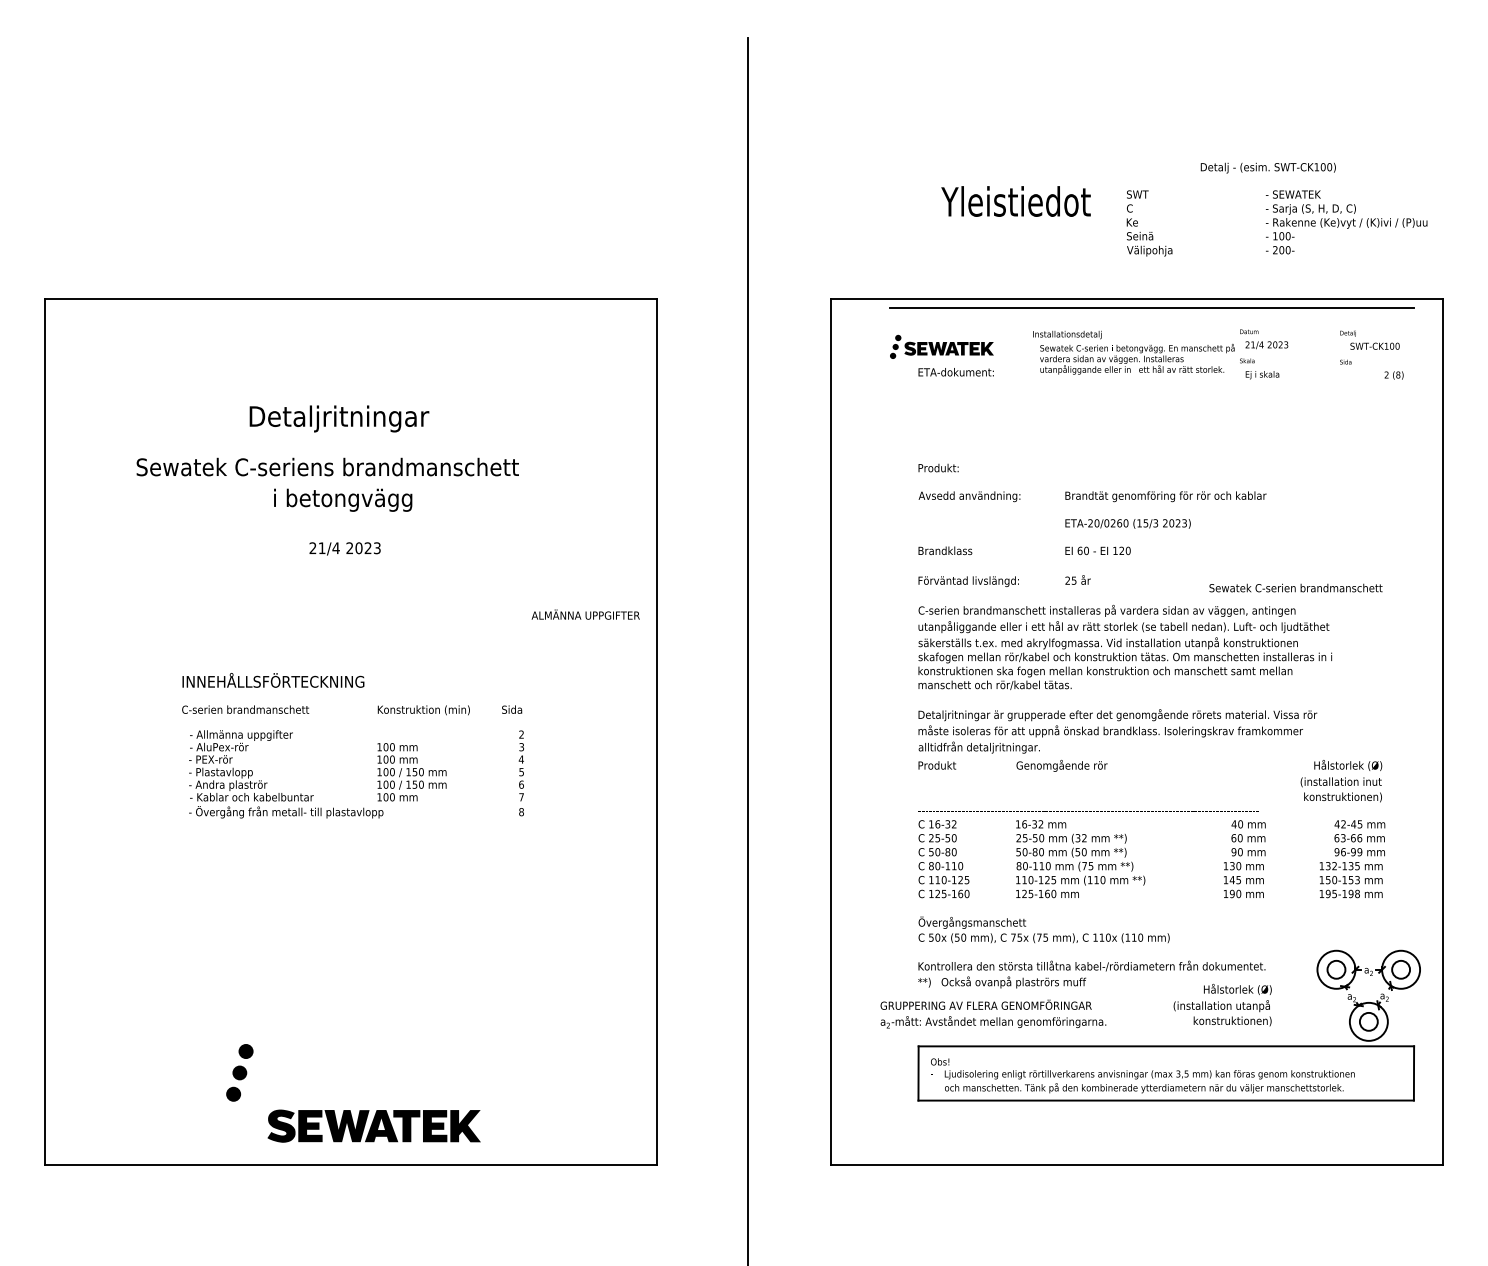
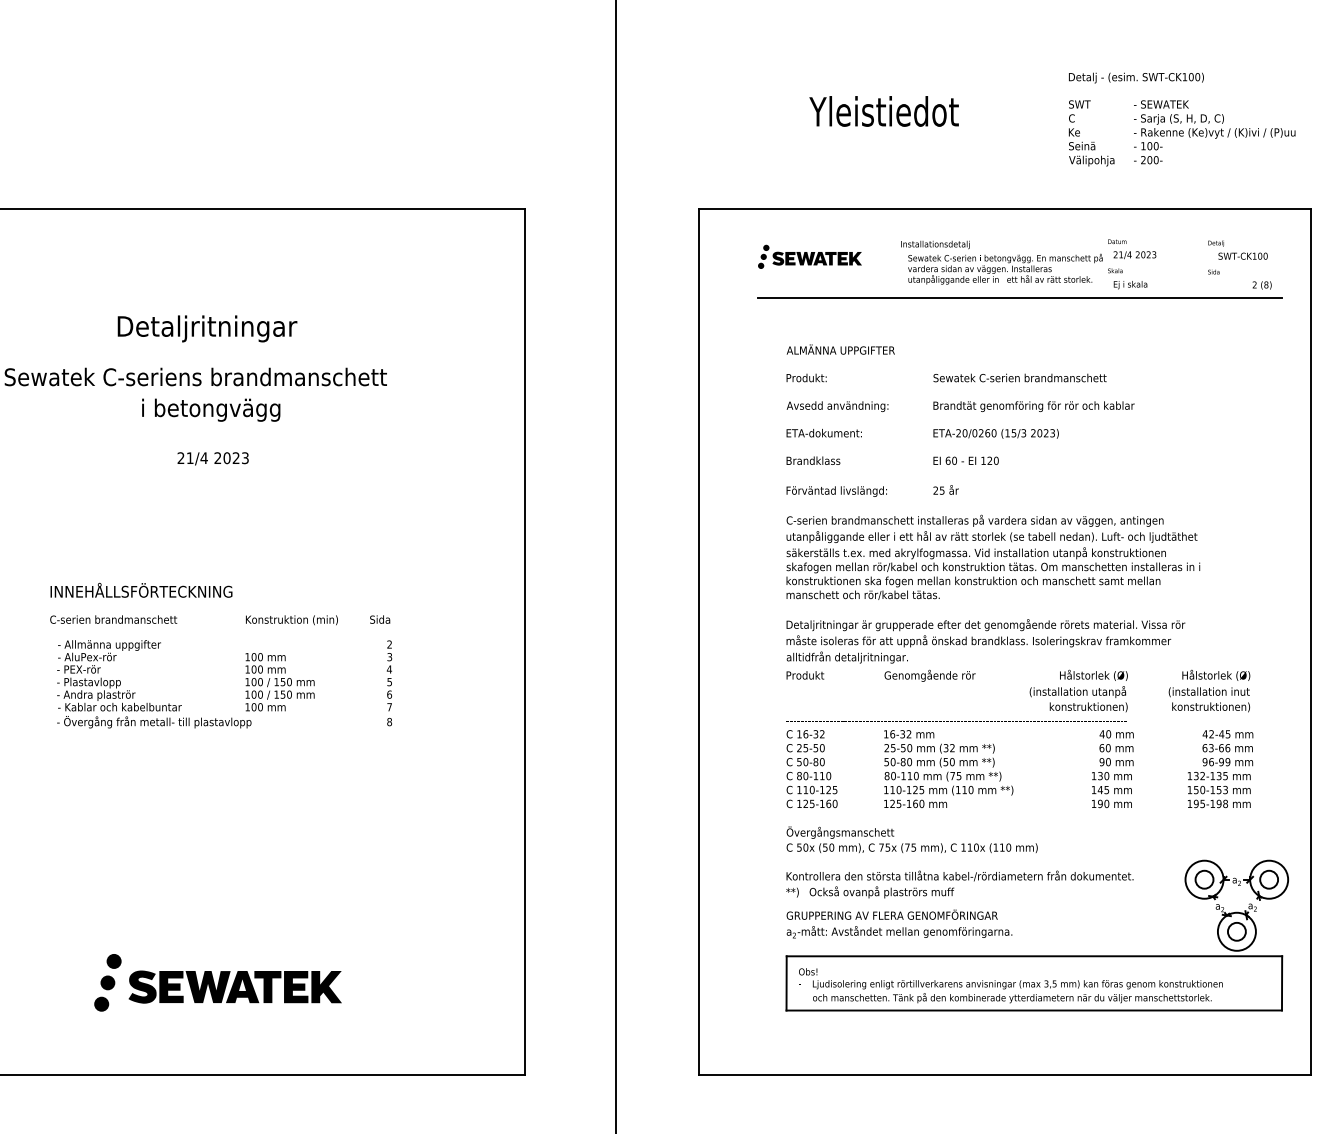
text: (1149, 223) -> (1091, 133), moved
line: (1151, 307) -> (1019, 297), moved
text: (955, 372) -> (823, 433), moved
text: (1295, 587) -> (1019, 377), moved
text: (585, 614) -> (840, 349), moved
text: (1222, 1005) -> (1078, 691), moved
text: (993, 1013) -> (899, 923), moved
part: (373, 1125) -> (234, 986), moved

